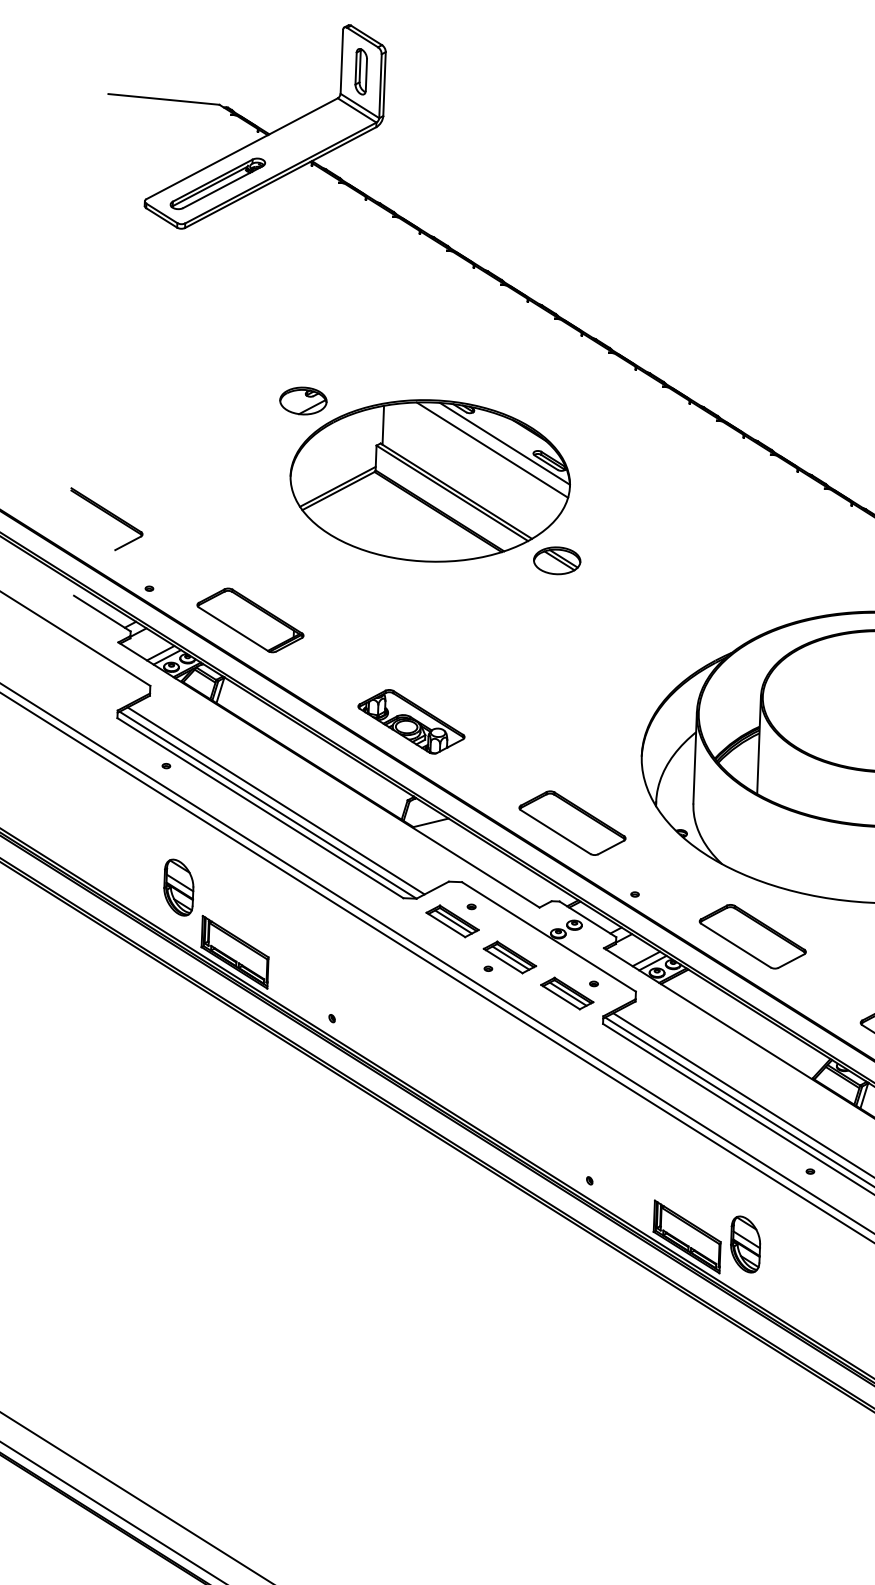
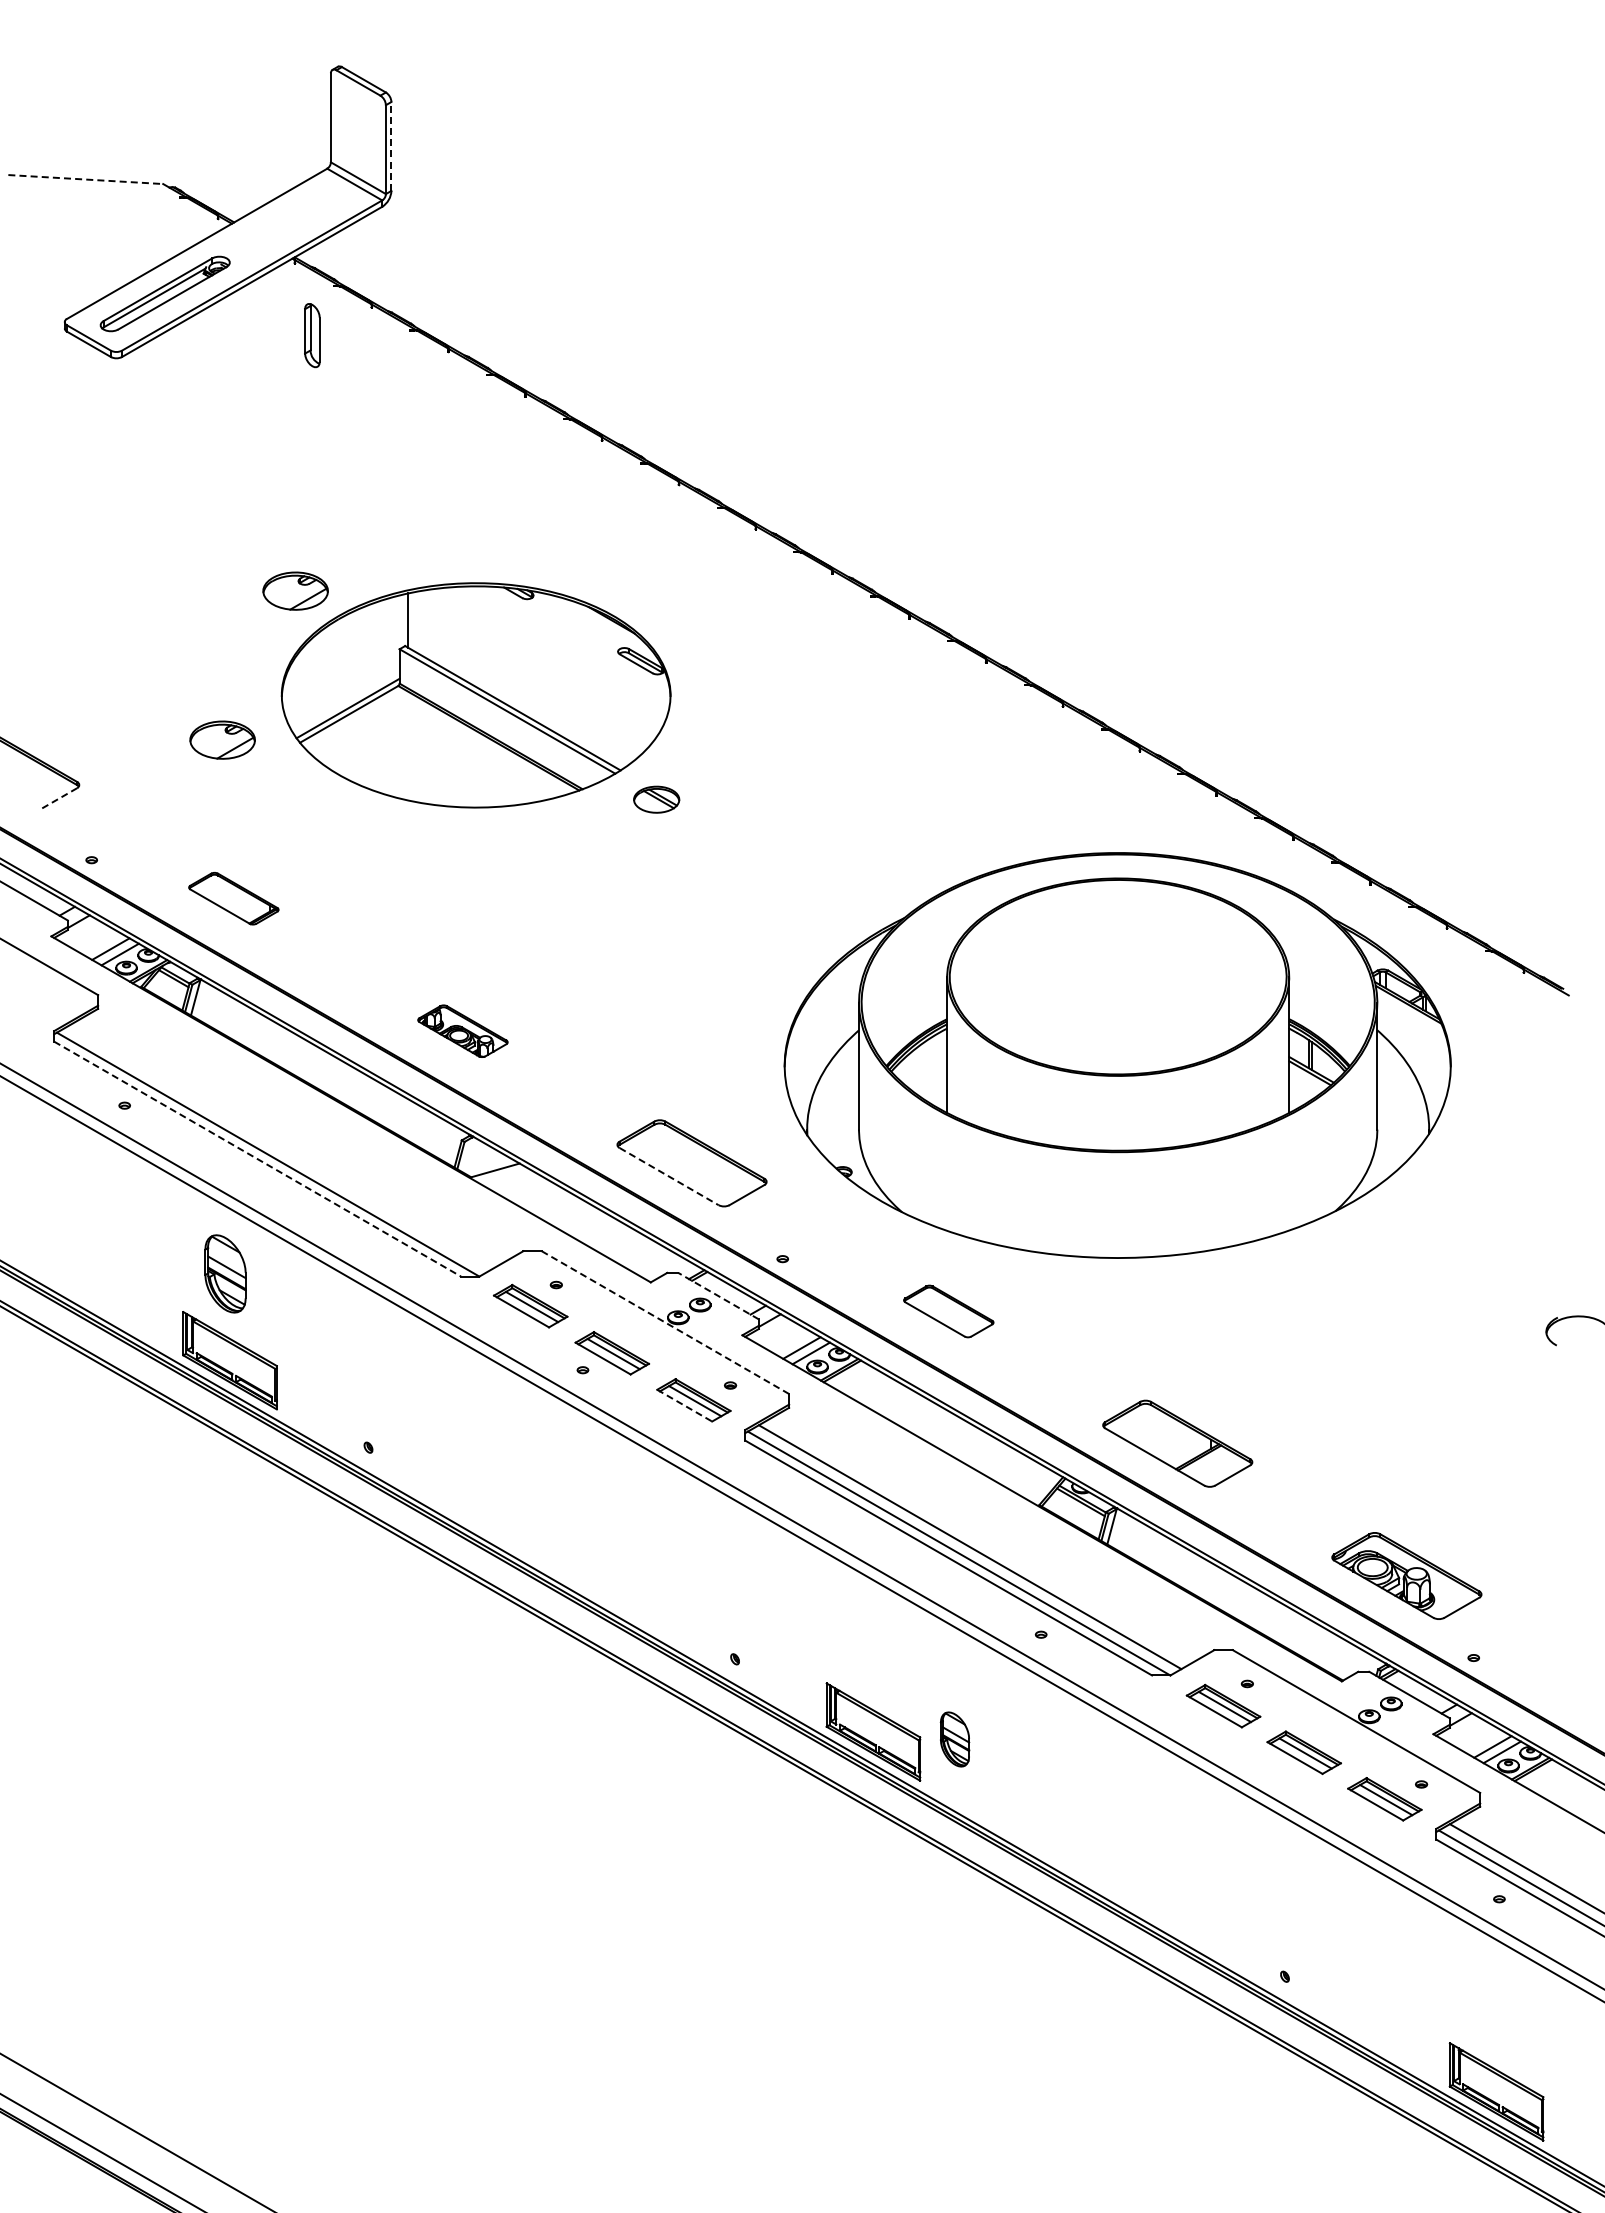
part: (361, 71) -> (312, 335), moved
line: (384, 83) -> (391, 145), solid -> dashed
line: (163, 99) -> (85, 179), solid -> dashed
line: (504, 443) -> (577, 639), removed
line: (492, 450) -> (560, 649), removed
part: (246, 505) -> (222, 739), added
line: (128, 543) -> (60, 798), solid -> dashed
part: (557, 560) -> (656, 799), size x0.7
part: (250, 620) -> (233, 898), size x0.6
part: (411, 722) -> (462, 1031), size x0.6
line: (275, 801) -> (278, 1148), removed
line: (260, 808) -> (257, 1159), solid -> dashed
line: (555, 832) -> (669, 1176), solid -> dashed
part: (178, 887) -> (225, 1273), moved
line: (587, 919) -> (718, 1296), solid -> dashed
line: (549, 936) -> (665, 1322), solid -> dashed
part: (752, 936) -> (948, 1311), size x0.6
line: (560, 997) -> (684, 1405), solid -> dashed
part: (745, 1244) -> (954, 1739), size x0.7

